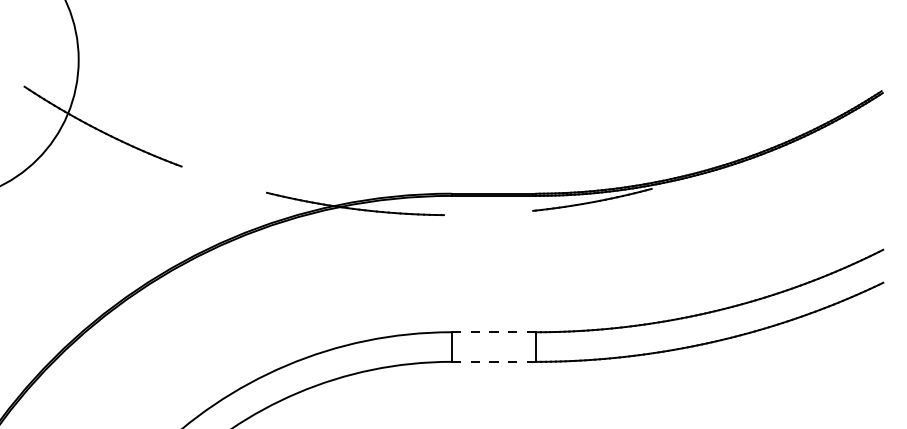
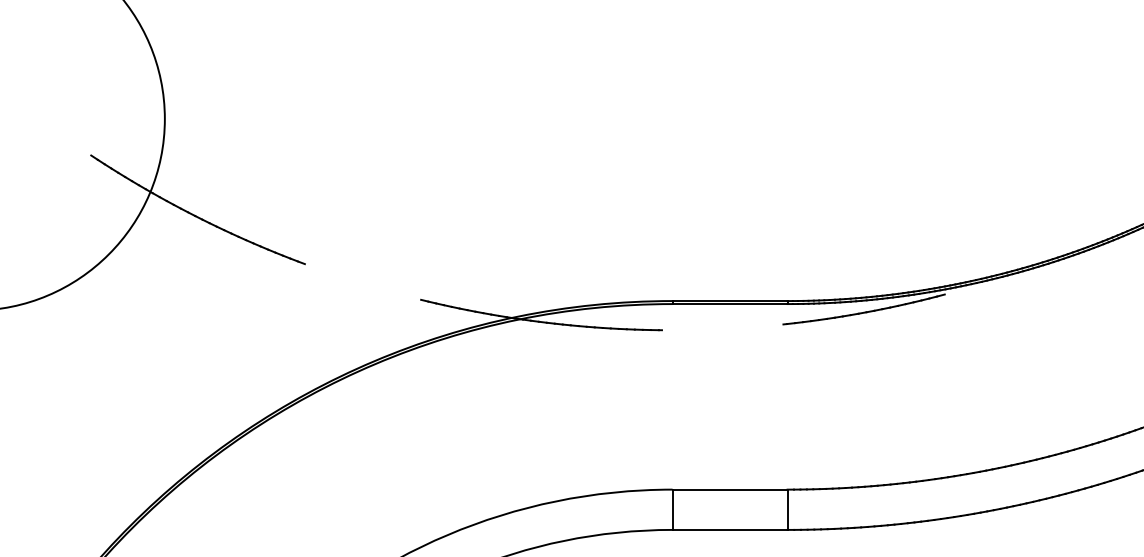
line: (493, 332) -> (729, 489), dashed -> solid
line: (493, 361) -> (729, 529), dashed -> solid

